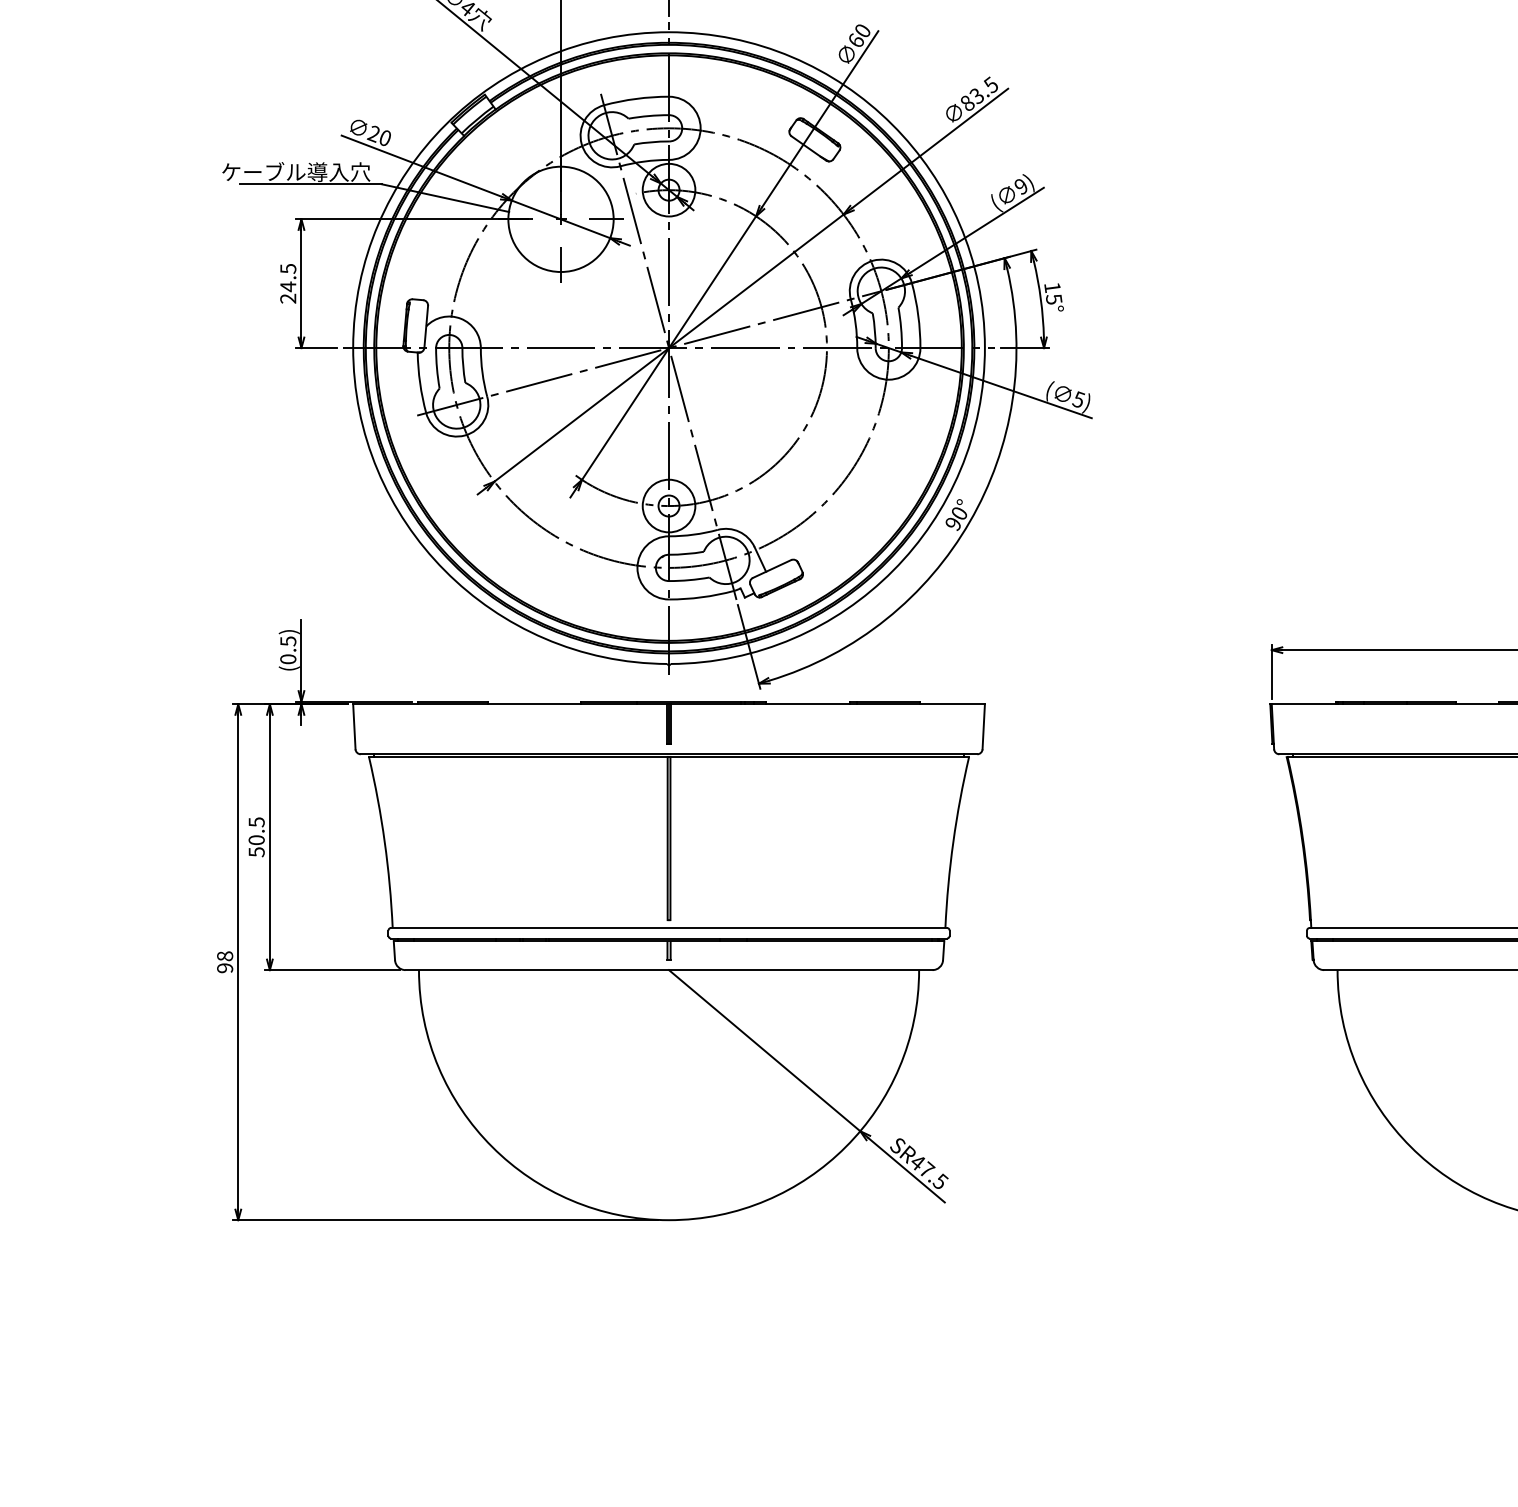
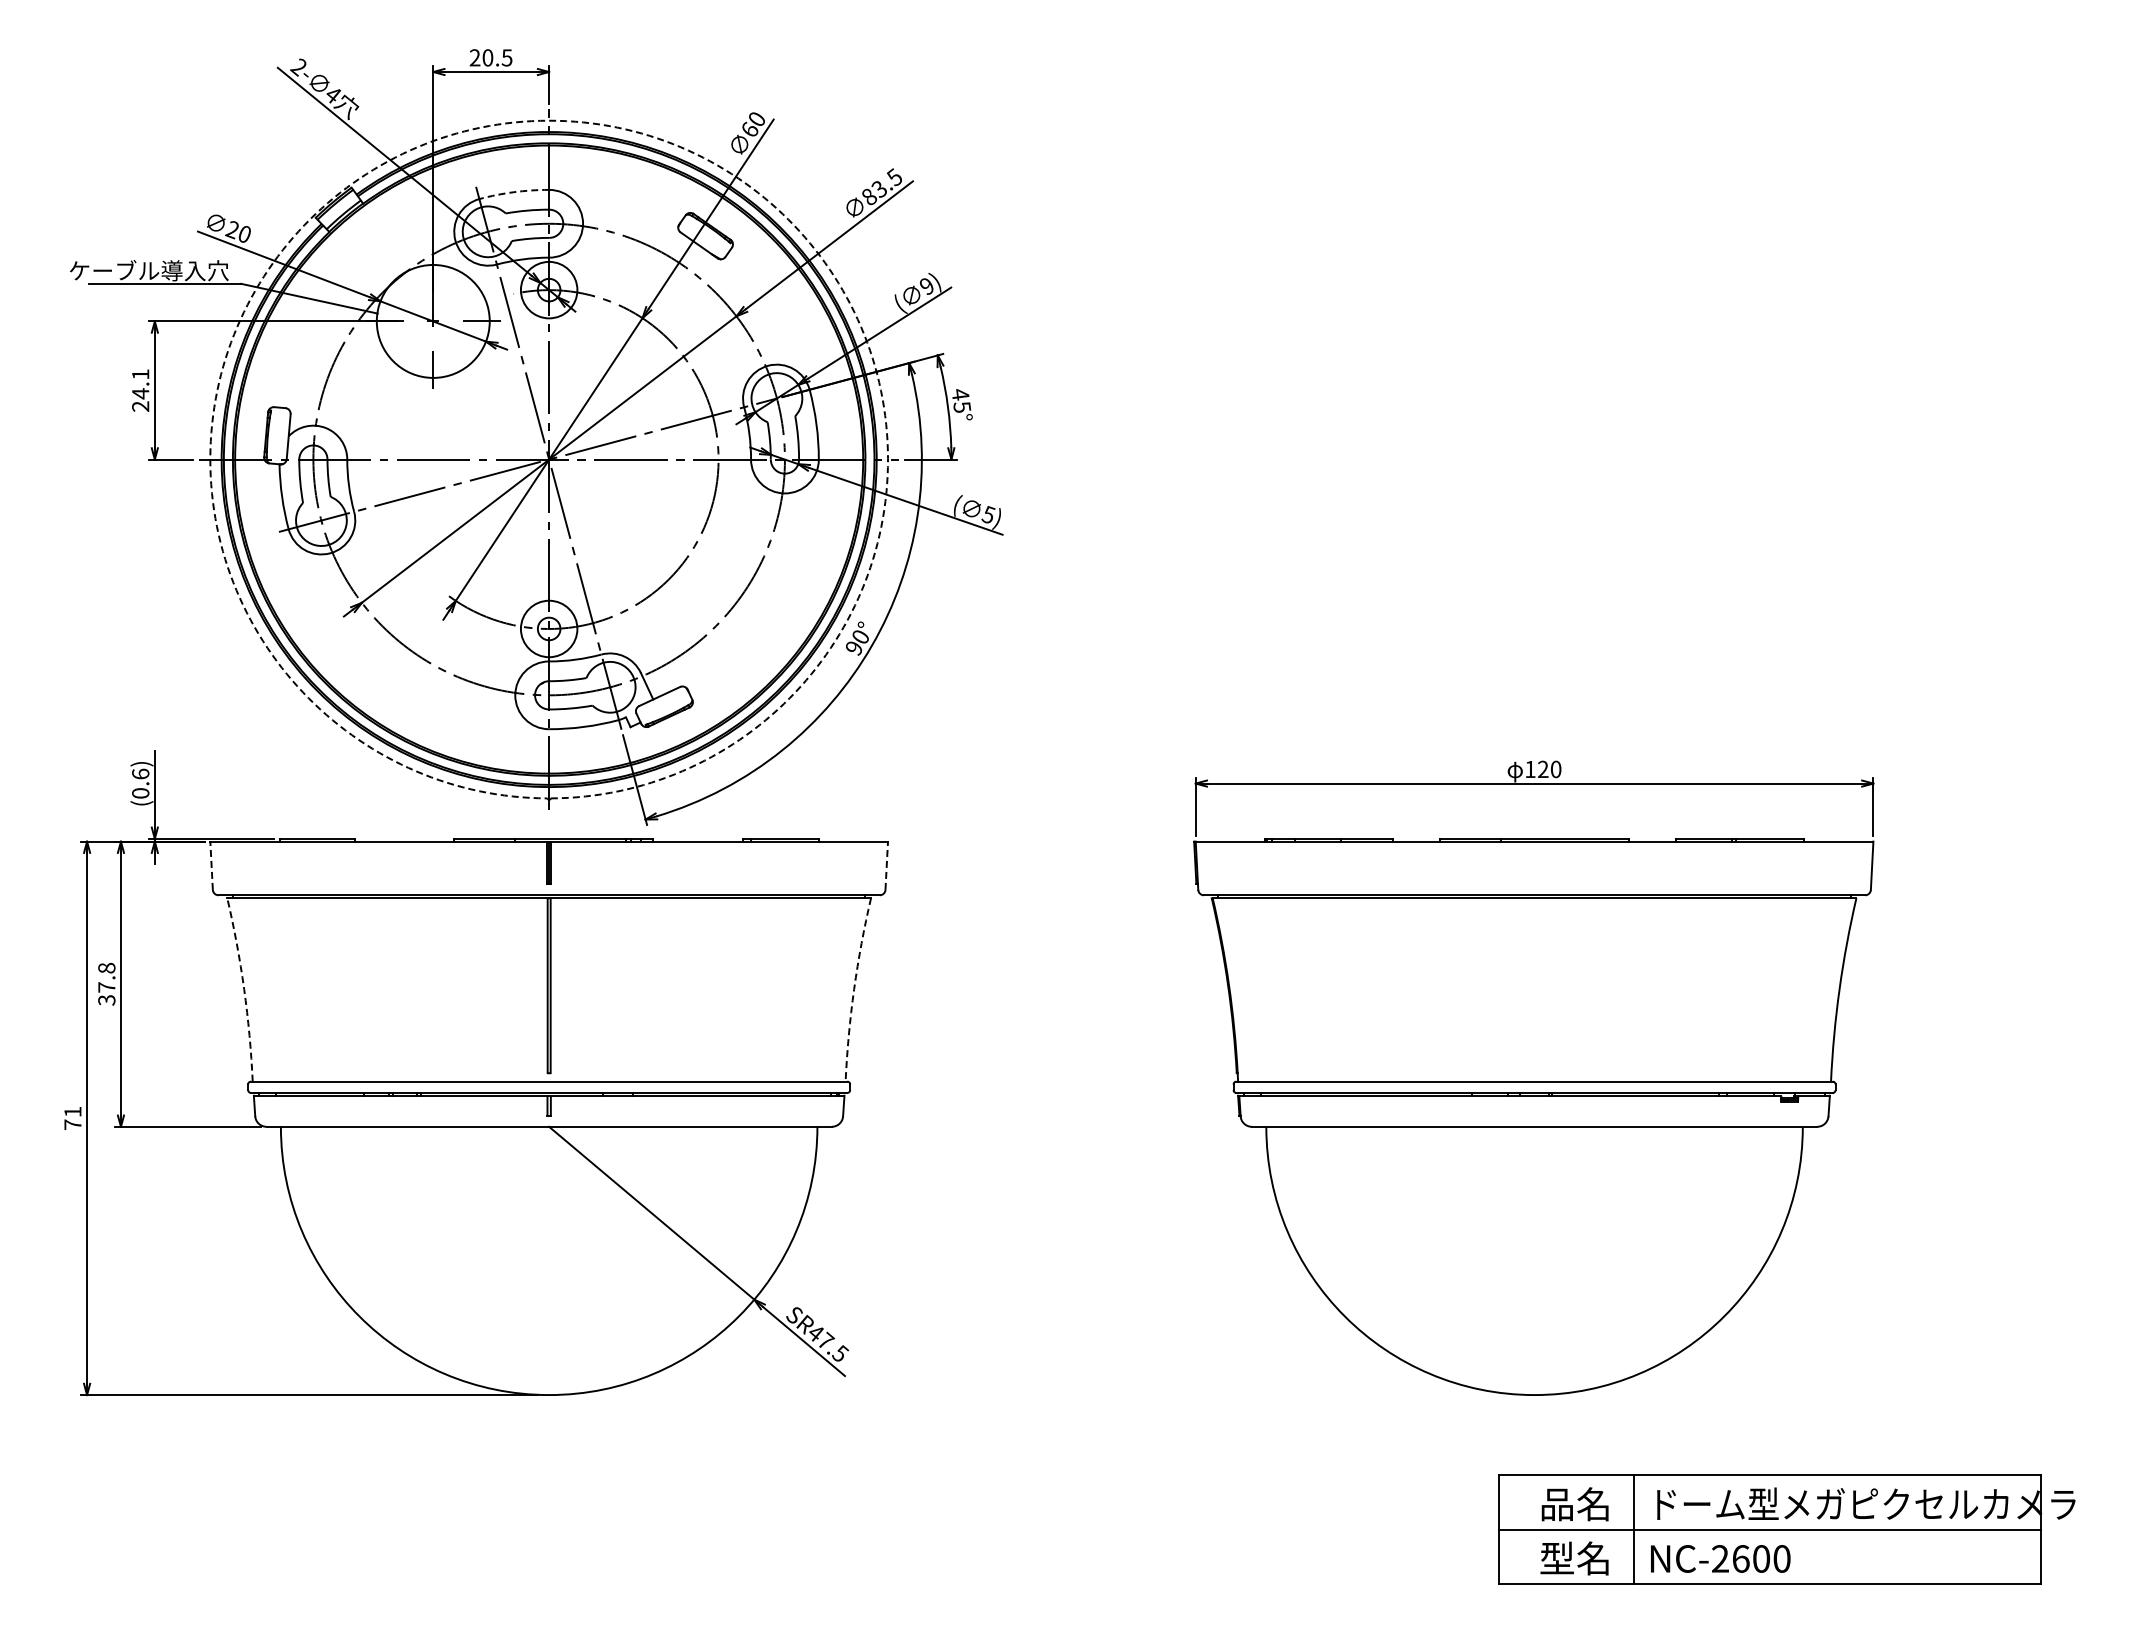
arc: (669, 32) -> (549, 120), solid -> dashed
arc: (635, 99) -> (513, 192), solid -> dashed
text: (288, 268) -> (140, 374), 24.5 -> 24.1
text: (1052, 287) -> (960, 394), 15° -> 45°
text: (288, 640) -> (140, 773), (0.5) -> (0.6)
line: (354, 726) -> (211, 865), solid -> dashed
line: (983, 726) -> (886, 865), solid -> dashed
text: (256, 836) -> (106, 983), 50.5 -> 37.8
arc: (385, 842) -> (244, 989), solid -> dashed
arc: (953, 842) -> (854, 989), solid -> dashed
text: (224, 962) -> (72, 1118), 98 -> 71

